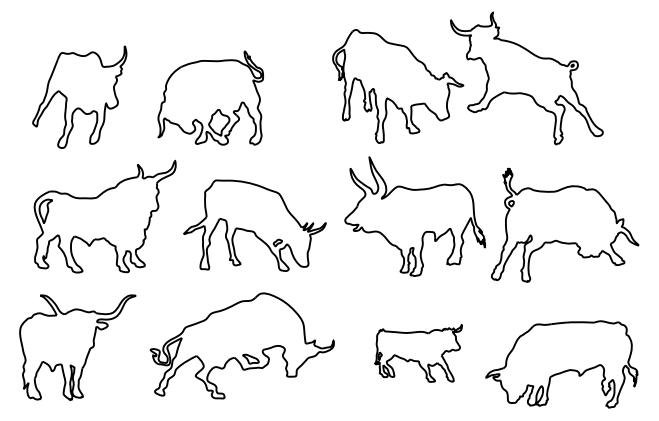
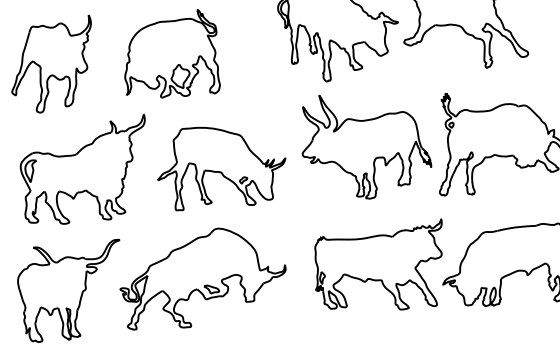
part: (241, 345) -> (202, 277), moved
part: (418, 353) -> (380, 268), size x1.67

